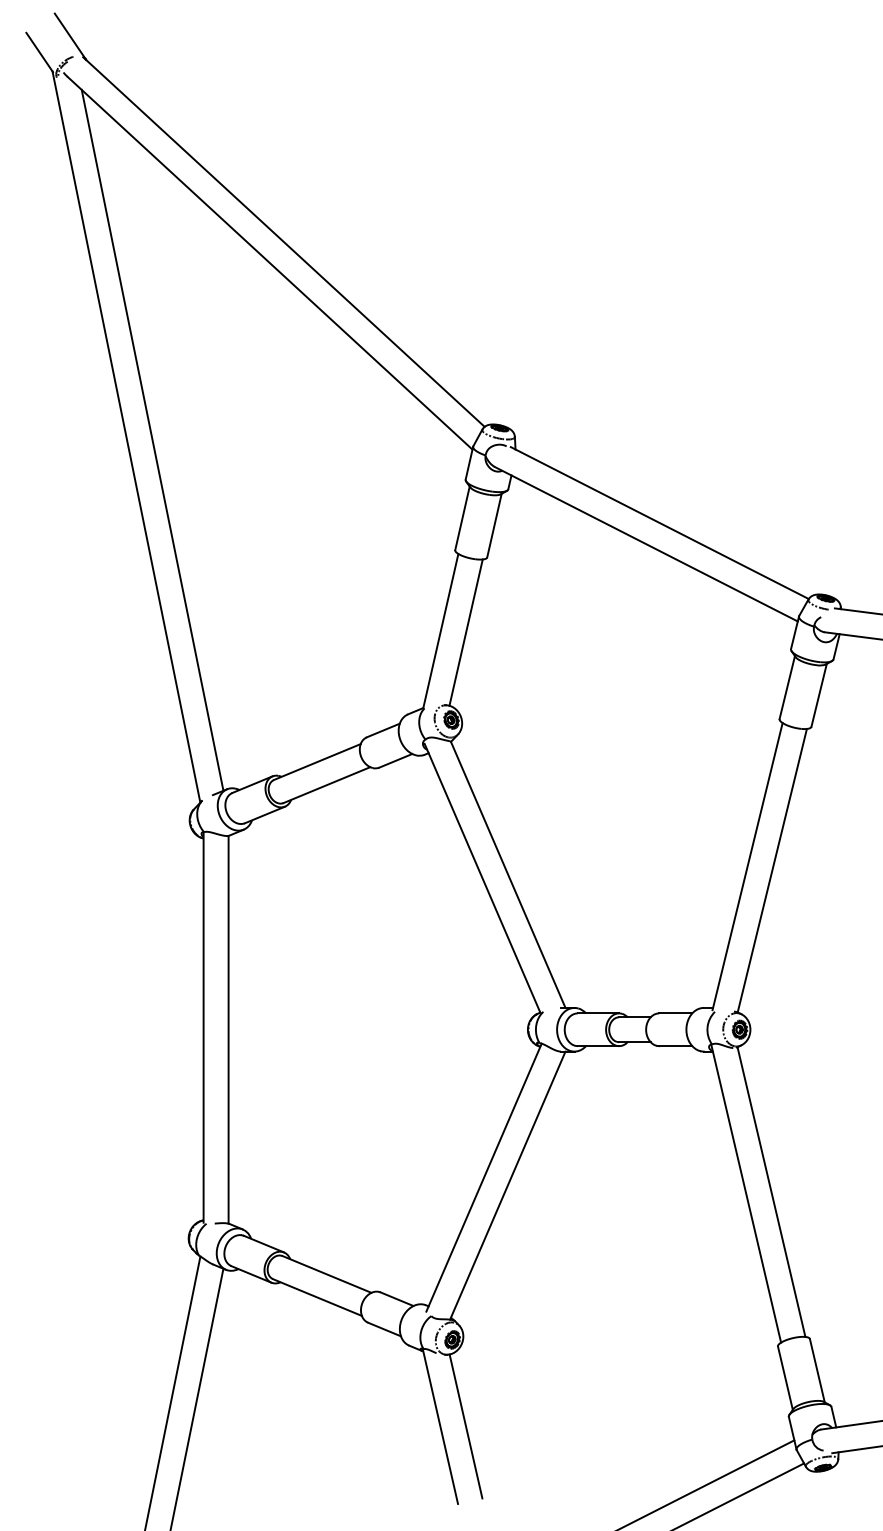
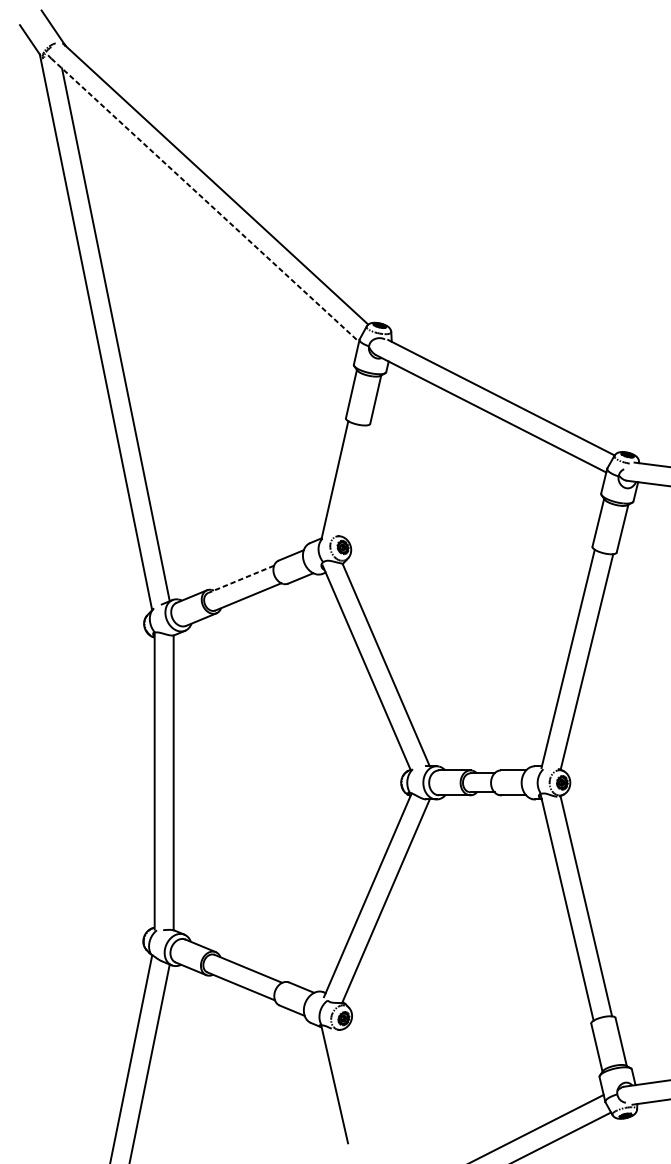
line: (270, 263) -> (205, 200), solid -> dashed
line: (465, 632) -> (353, 480), removed
line: (317, 762) -> (241, 579), solid -> dashed
line: (465, 1426) -> (353, 1084), removed

